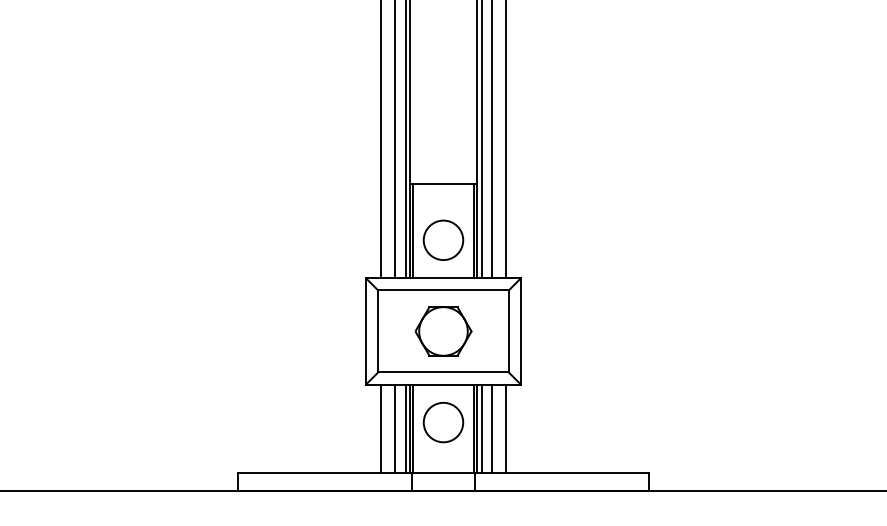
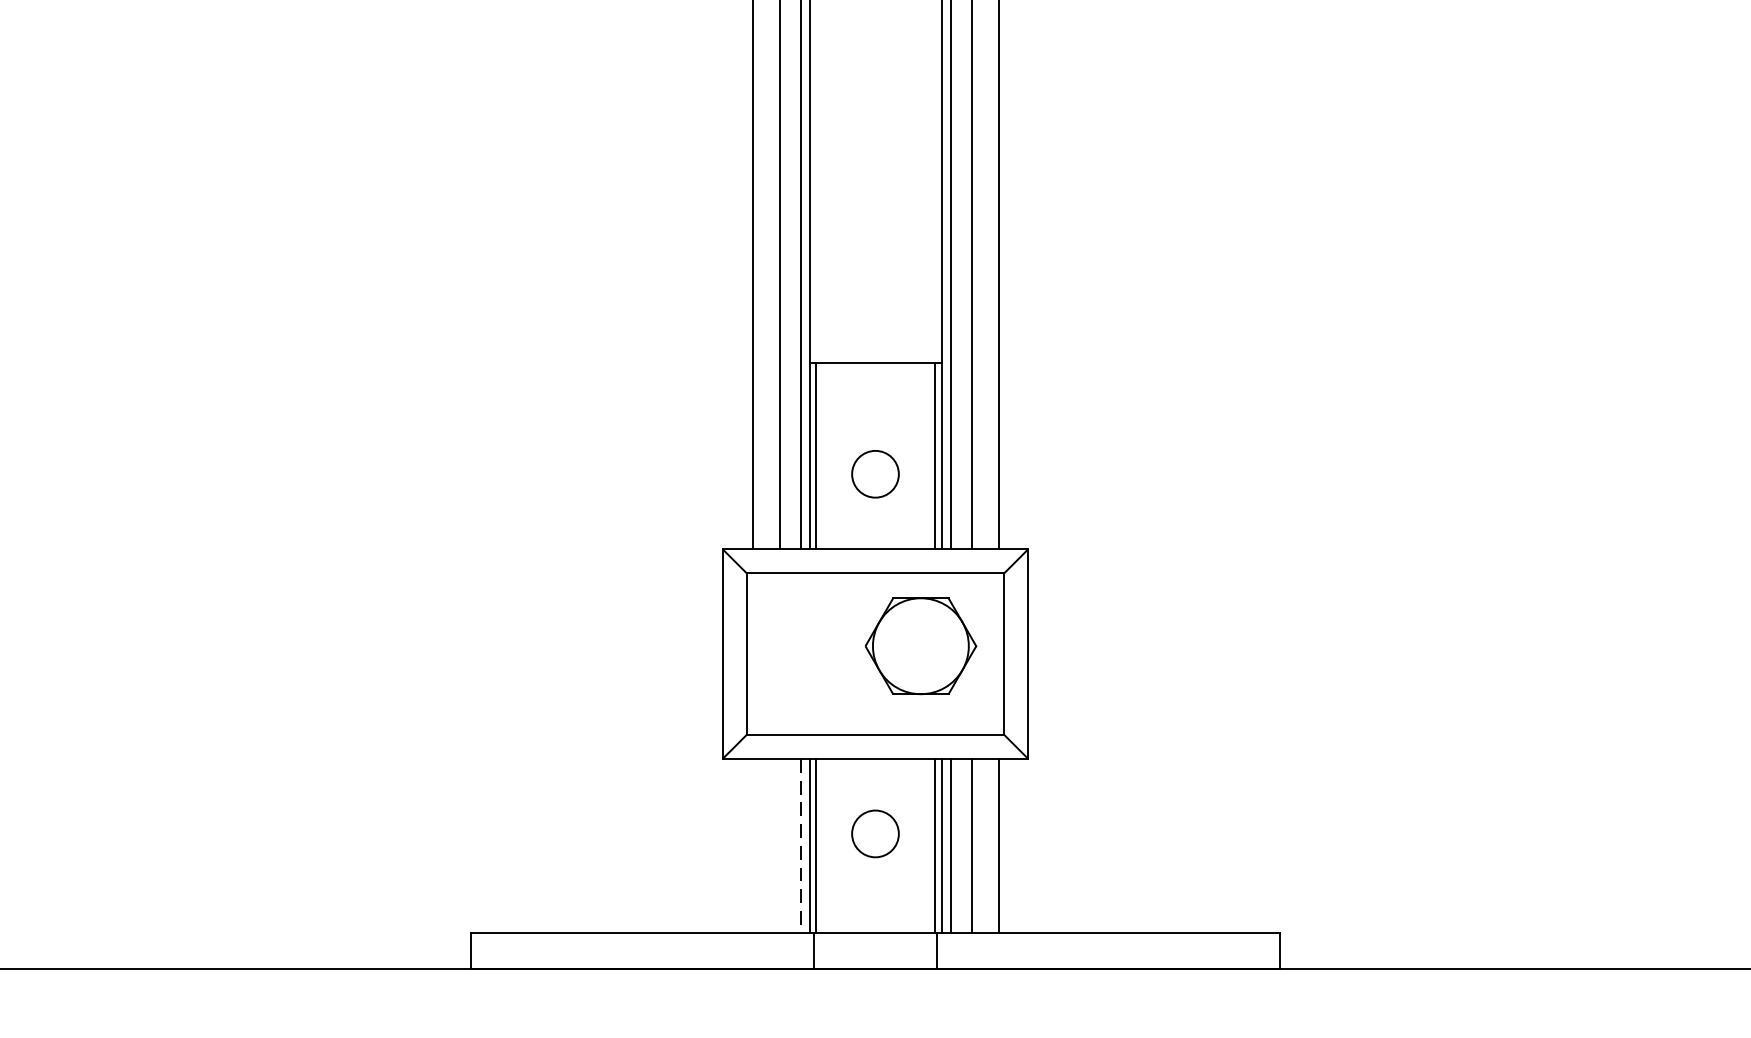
circle: (443, 240) -> (875, 474), size x0.6
part: (443, 331) -> (920, 646), moved
circle: (443, 422) -> (875, 833), size x0.6
line: (381, 428) -> (753, 845), removed
line: (395, 428) -> (780, 845), removed
line: (405, 429) -> (800, 847), solid -> dashed

